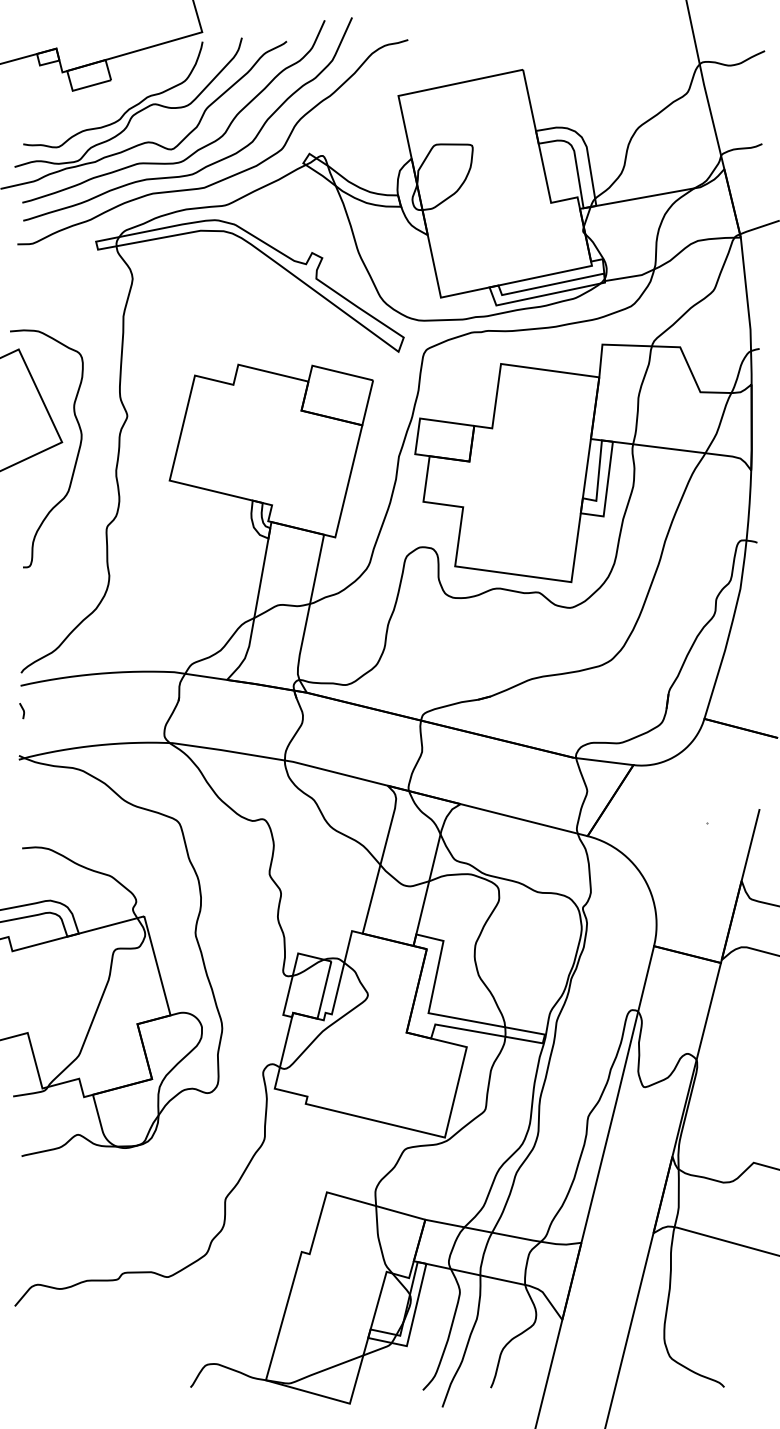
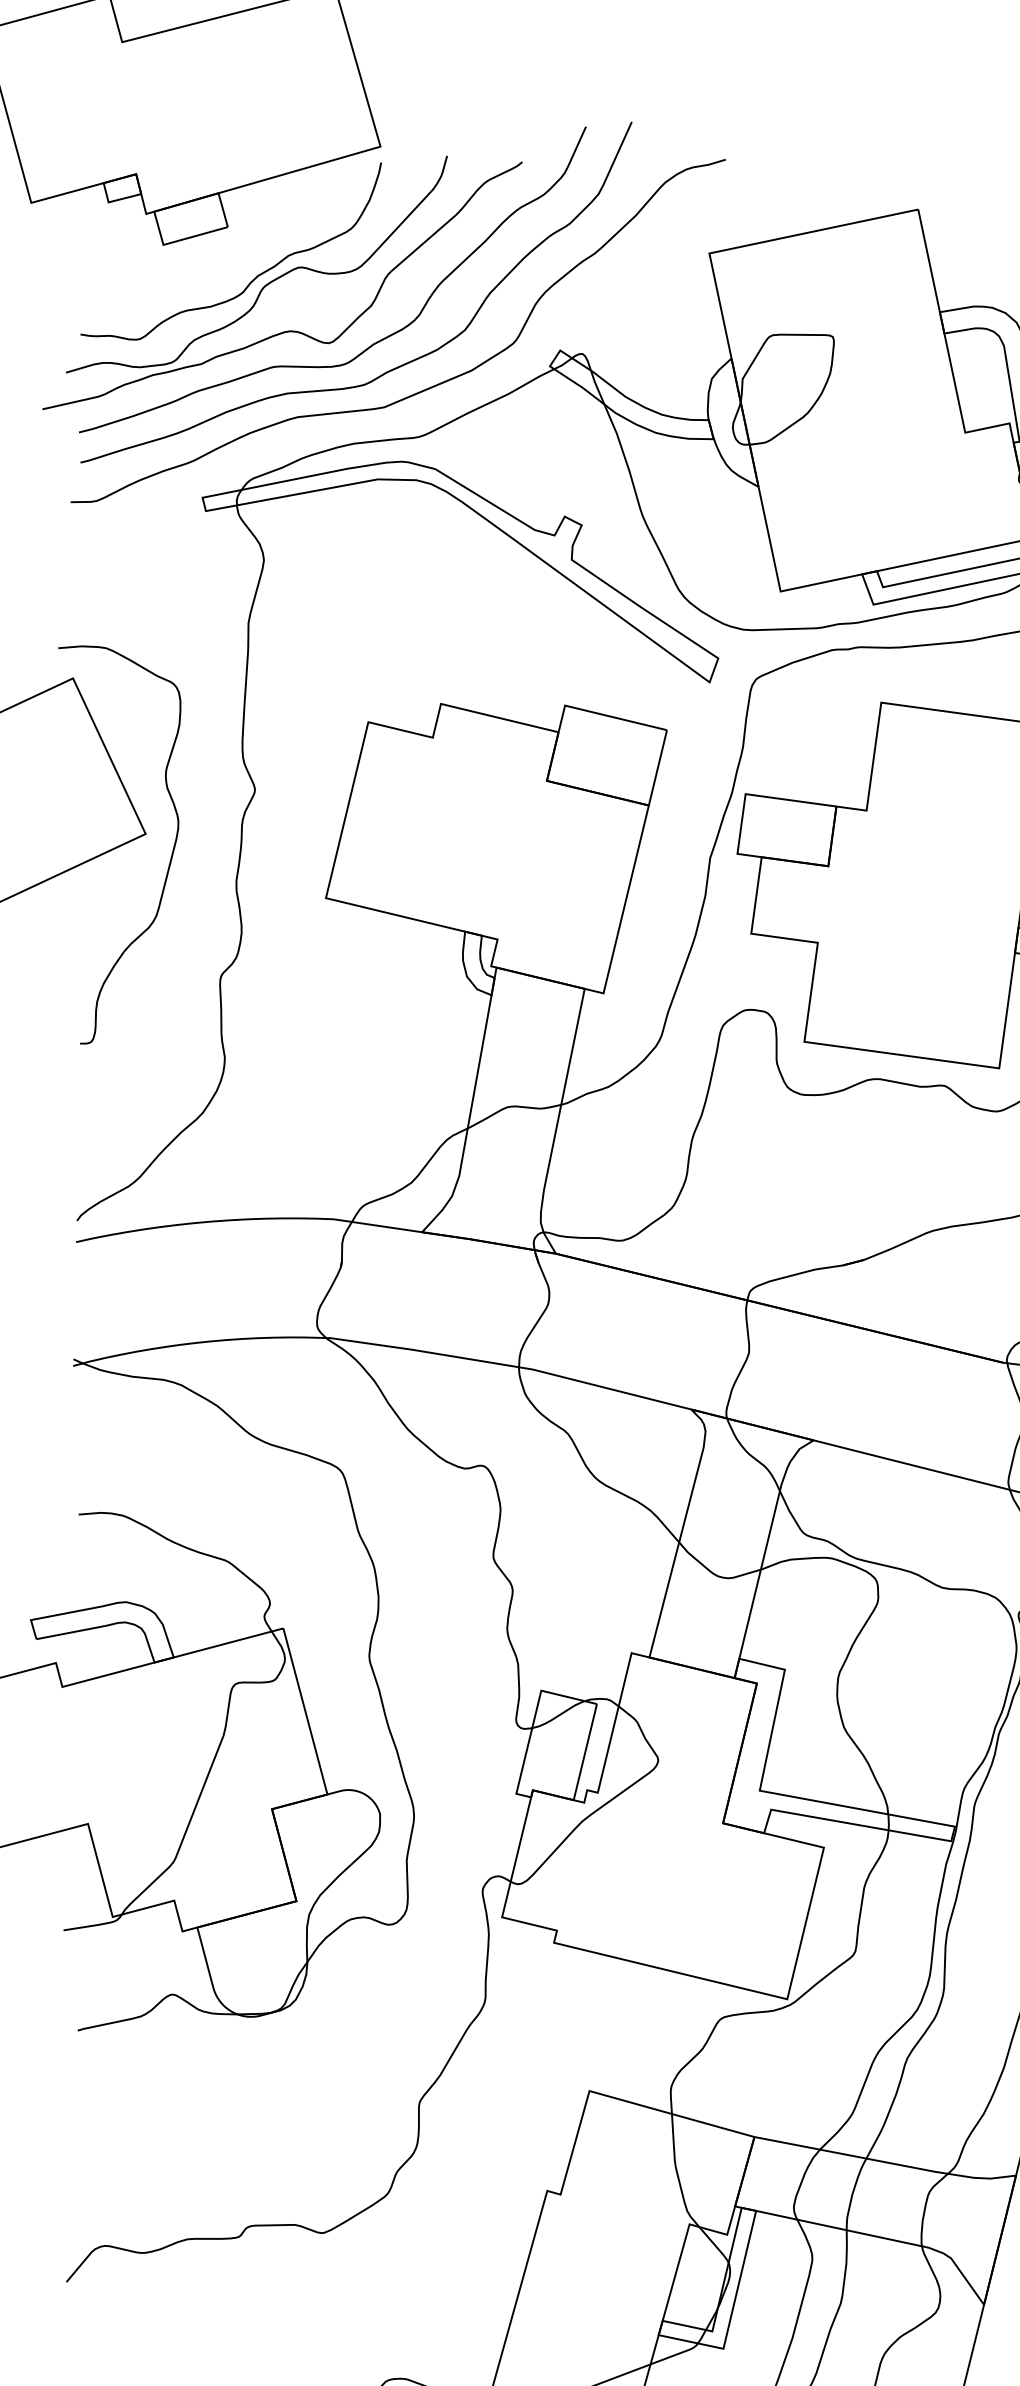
line: (22, 710) -> (79, 1283), removed

